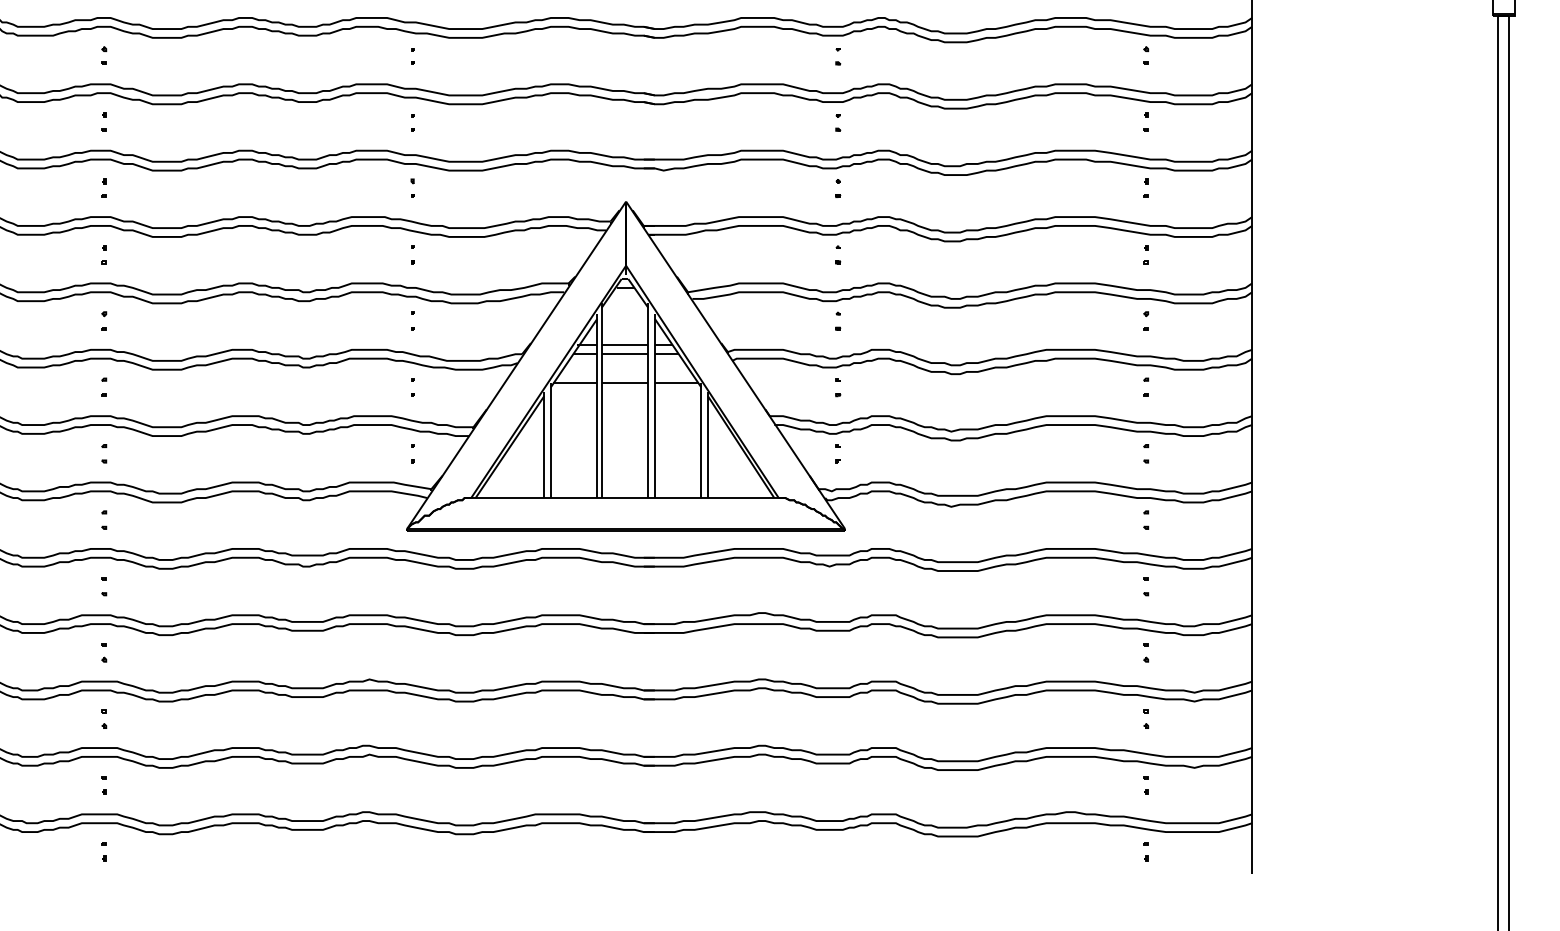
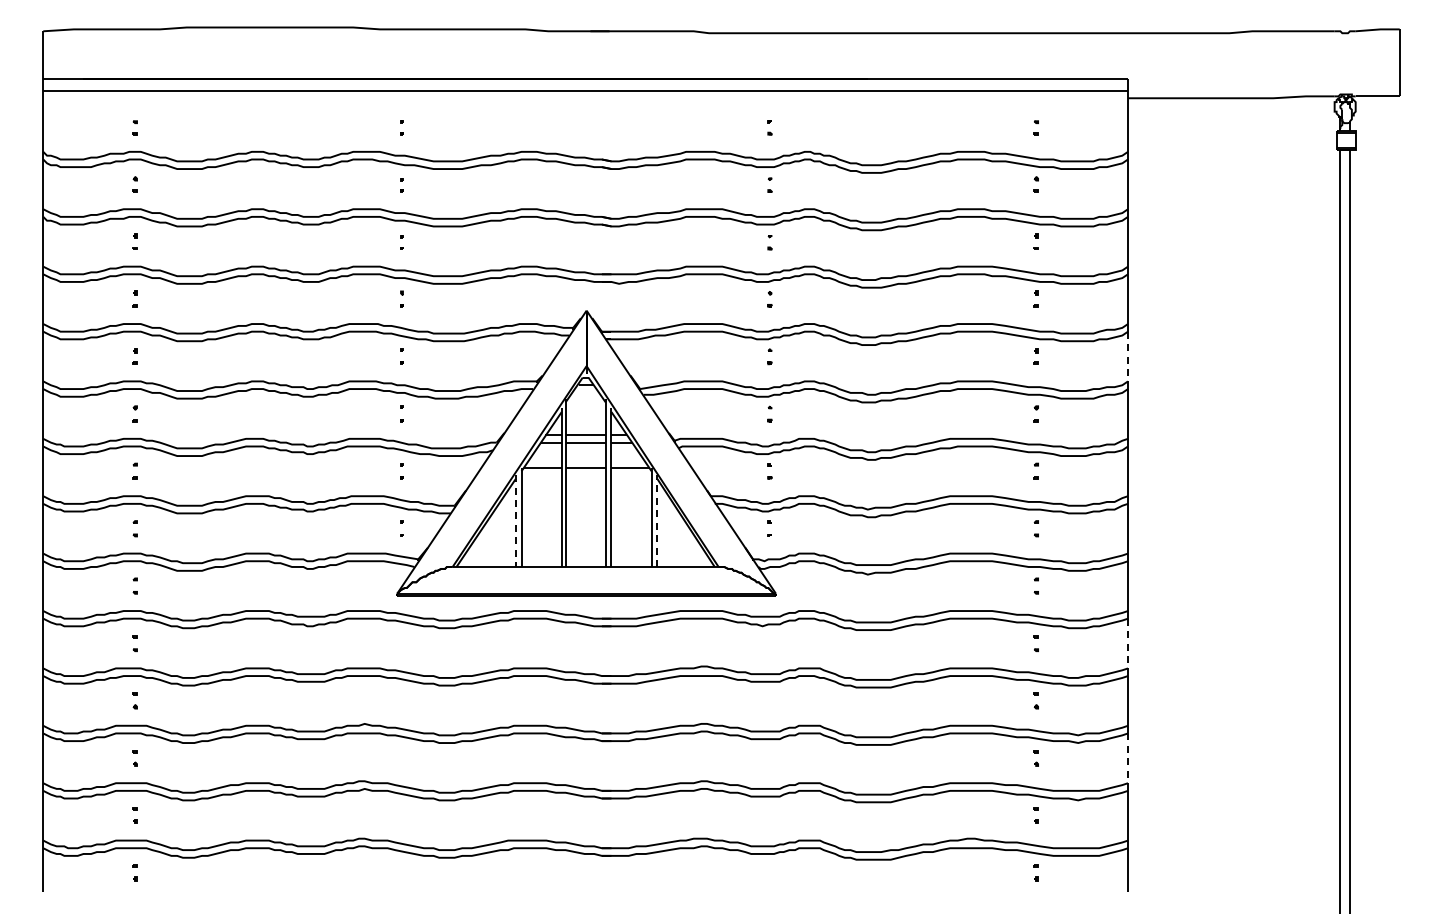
line: (1252, 254) -> (1128, 356), solid -> dashed
line: (543, 445) -> (515, 521), solid -> dashed
line: (708, 445) -> (657, 521), solid -> dashed
line: (1252, 586) -> (1128, 643), solid -> dashed
line: (1252, 719) -> (1128, 758), solid -> dashed

